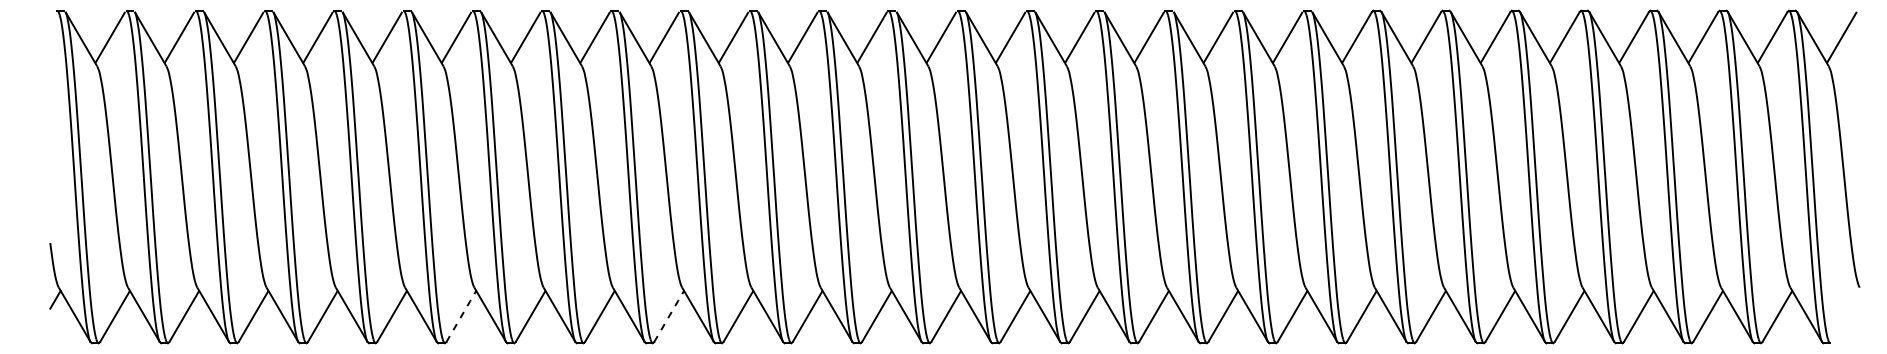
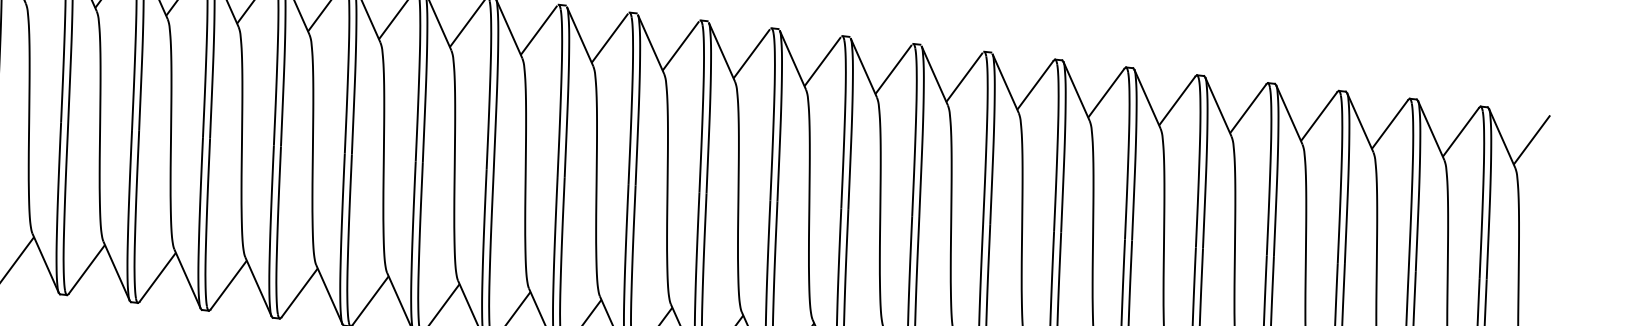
line: (461, 315) -> (87, 268), dashed -> solid
line: (669, 315) -> (300, 292), dashed -> solid

